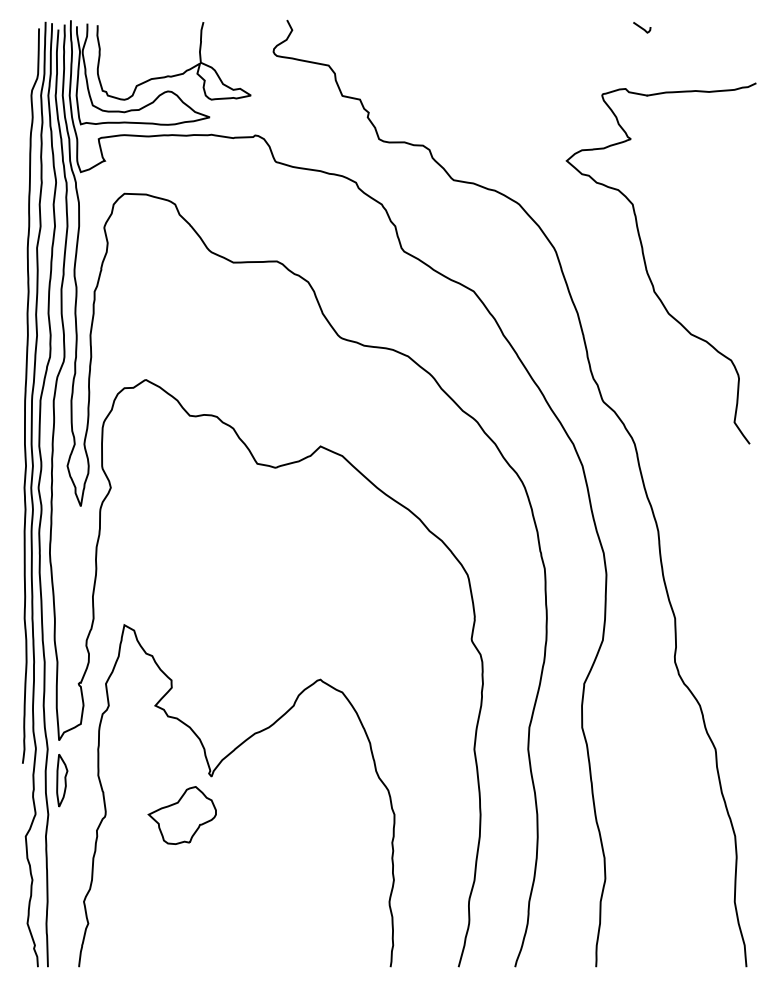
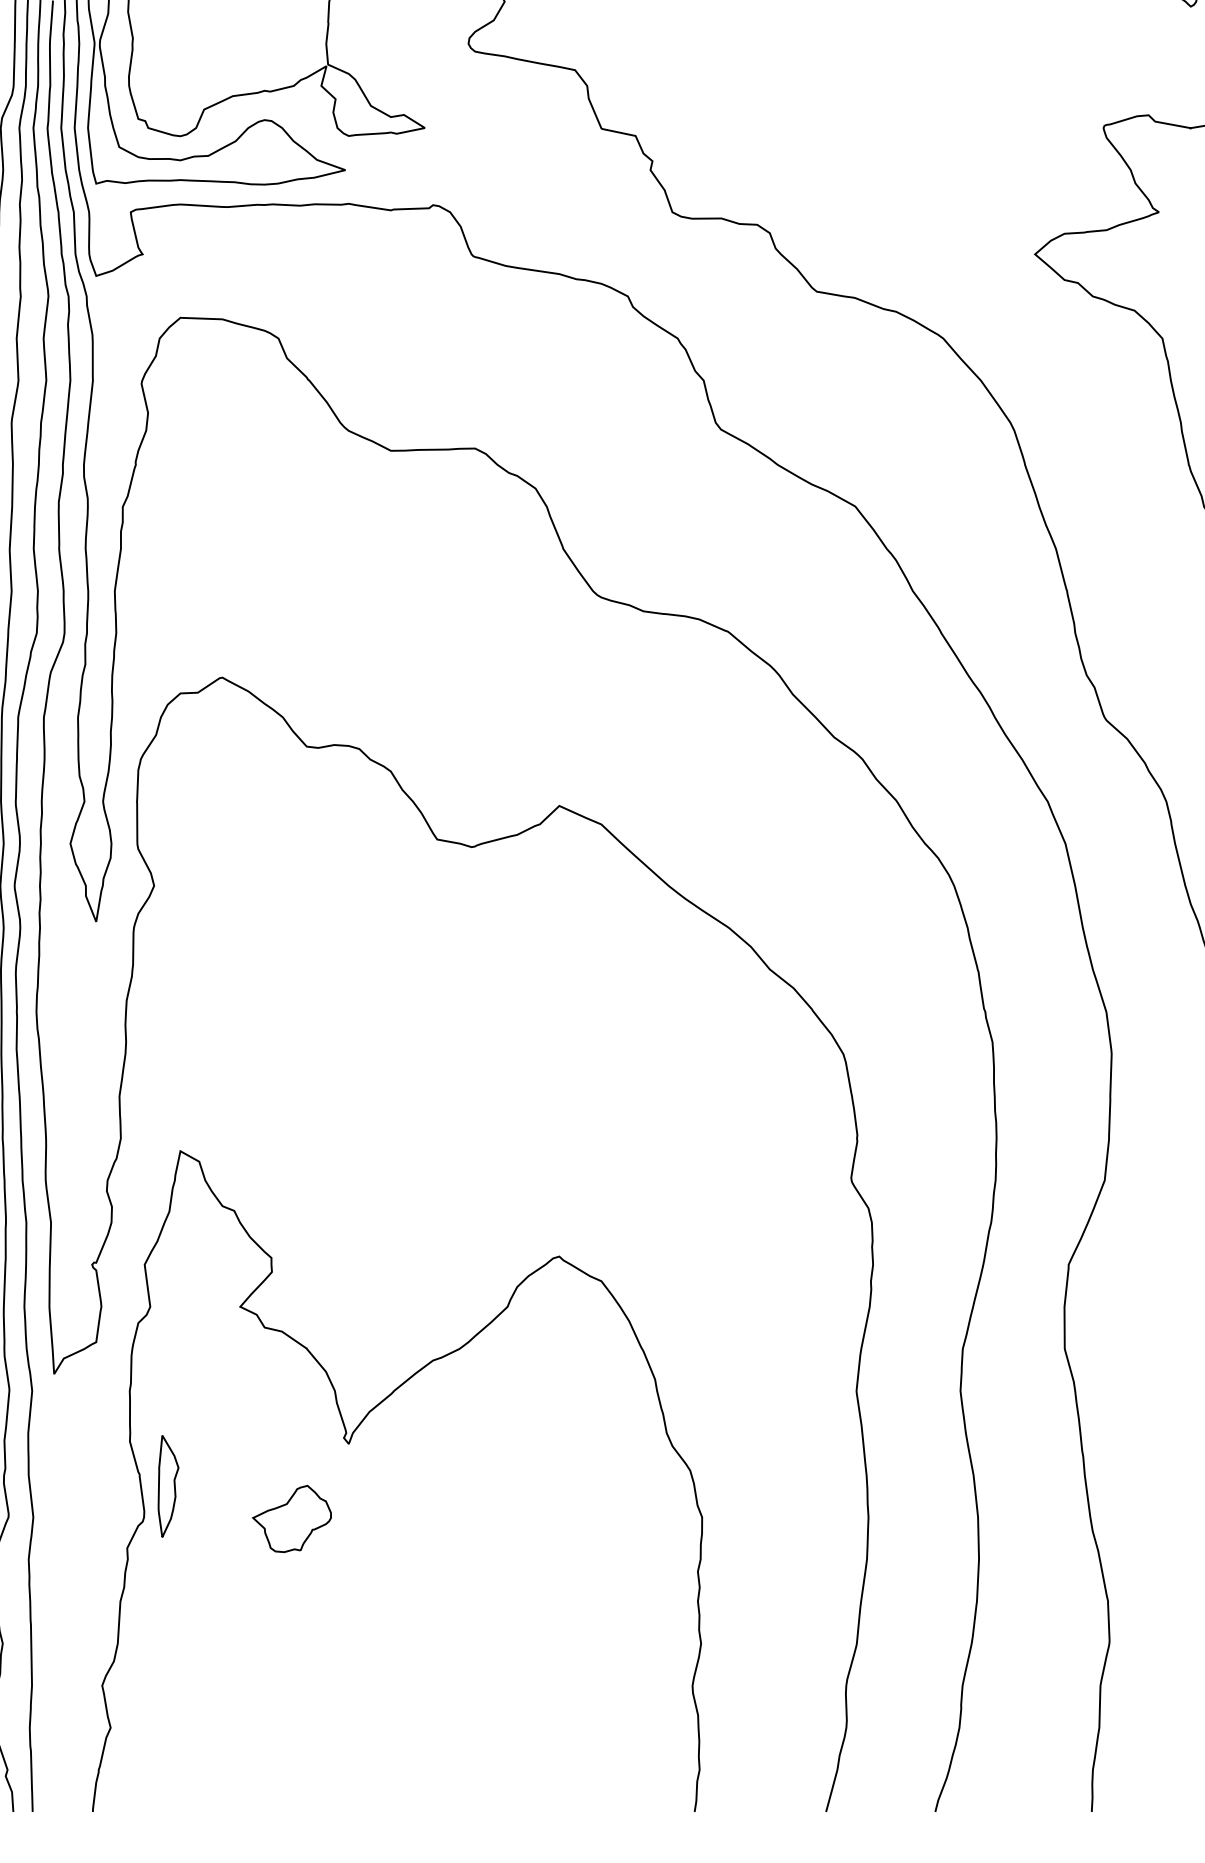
part: (62, 780) -> (168, 1486), moved
part: (181, 815) -> (290, 1518), size x0.6

